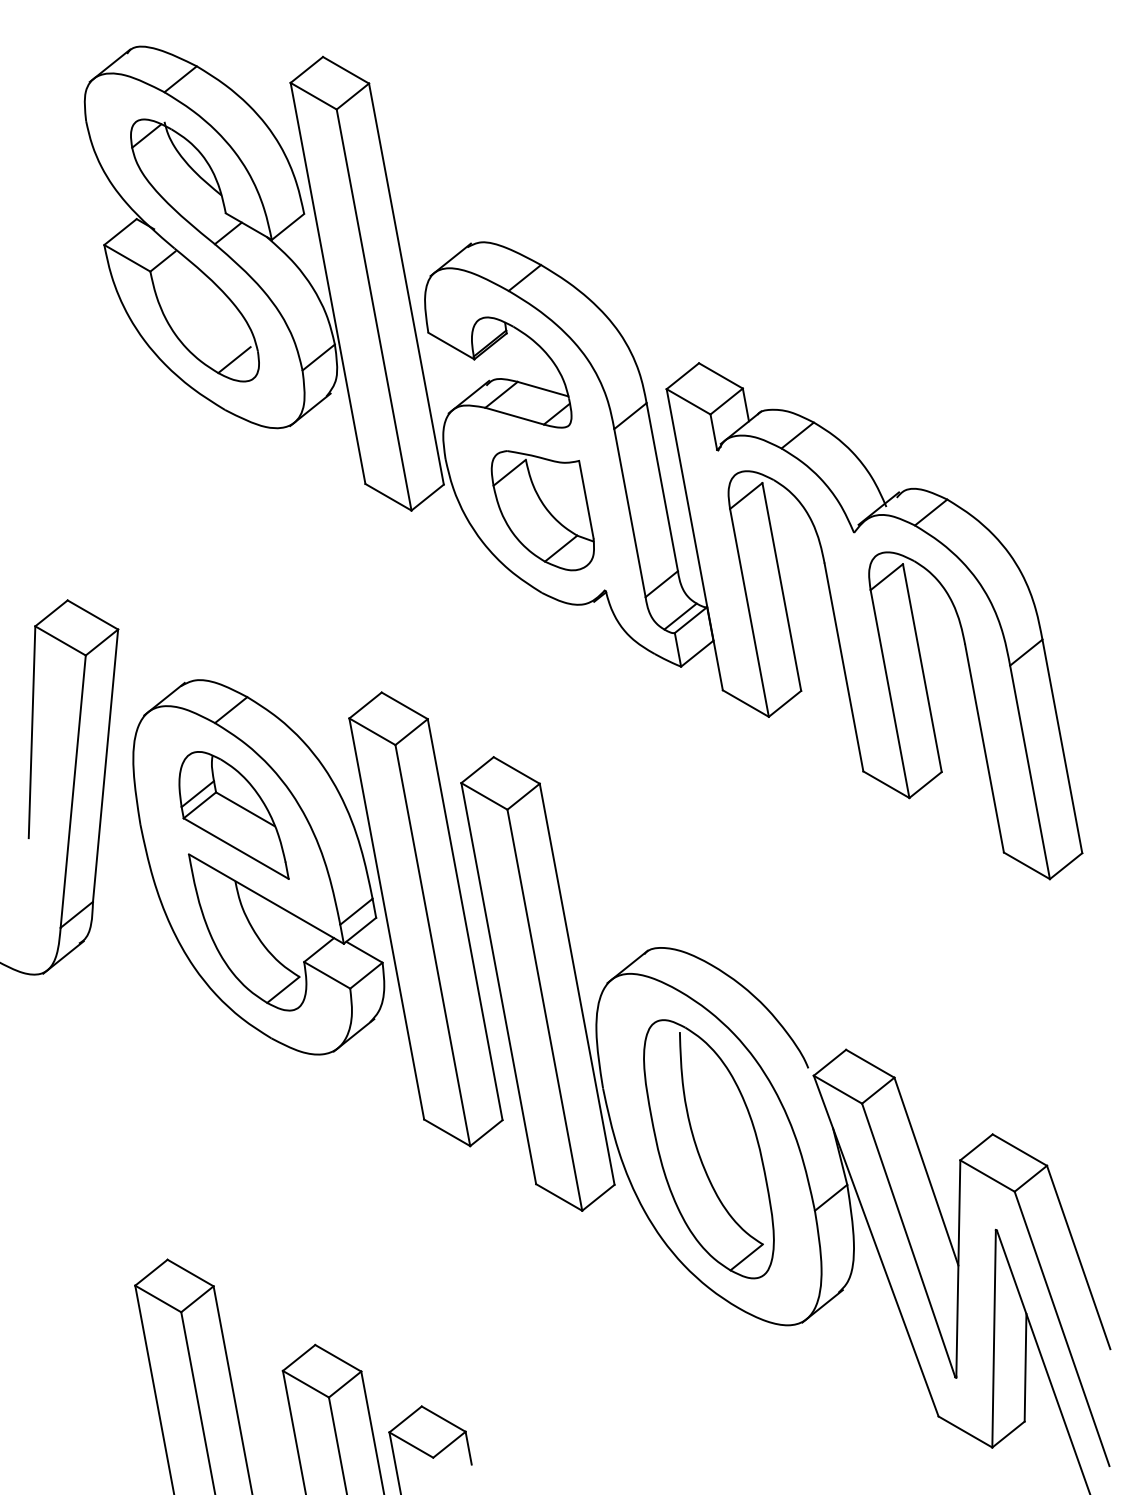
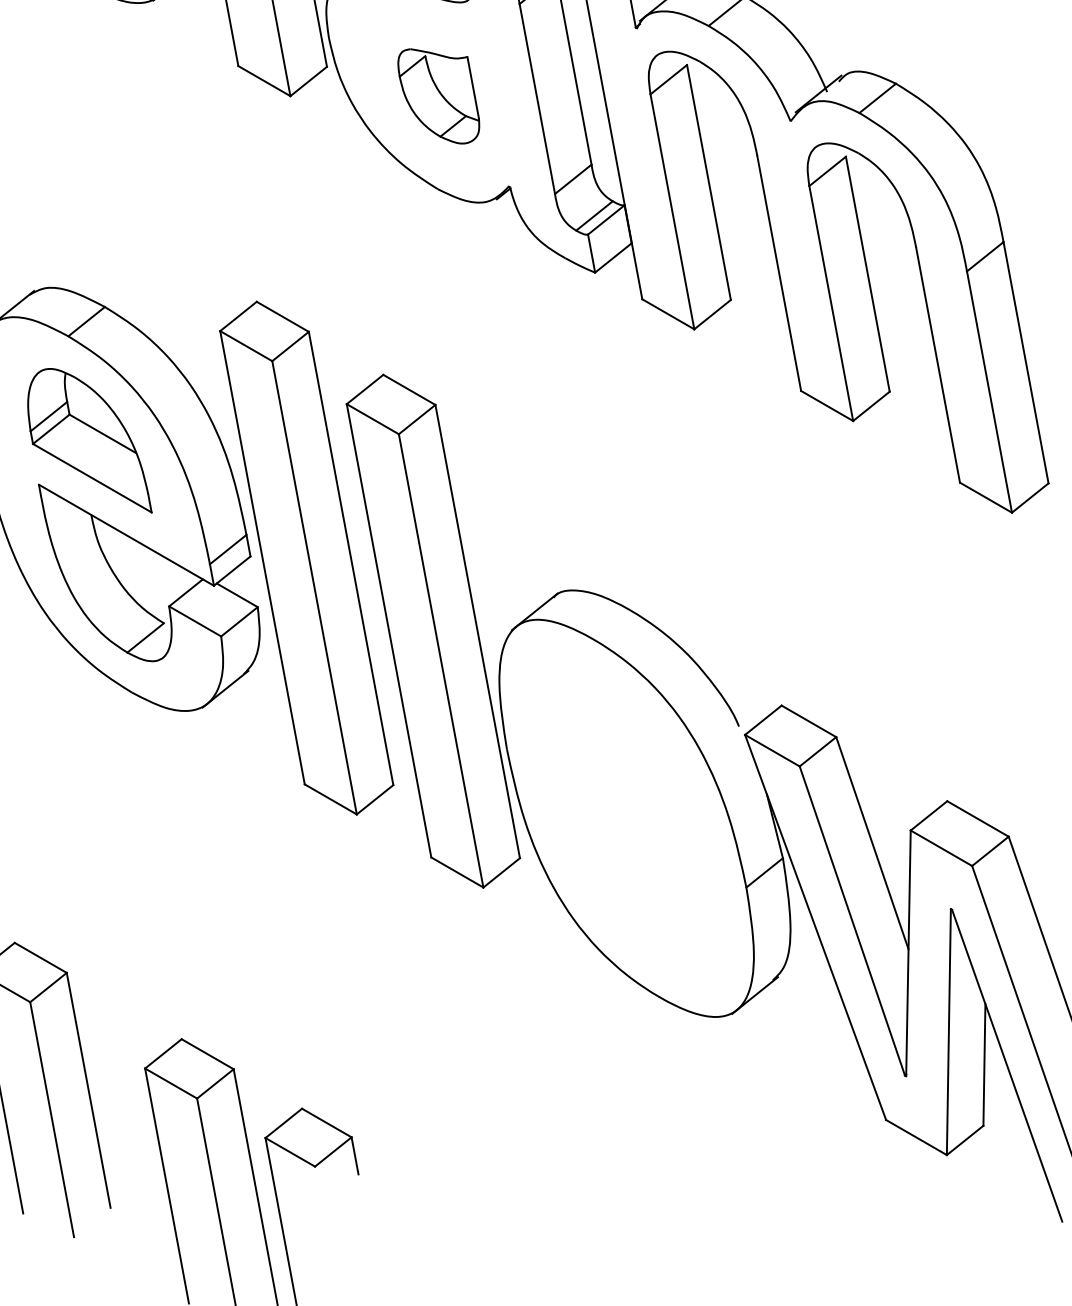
part: (542, 510) -> (438, 96), size x0.7
part: (708, 1149) -> (626, 818), removed

